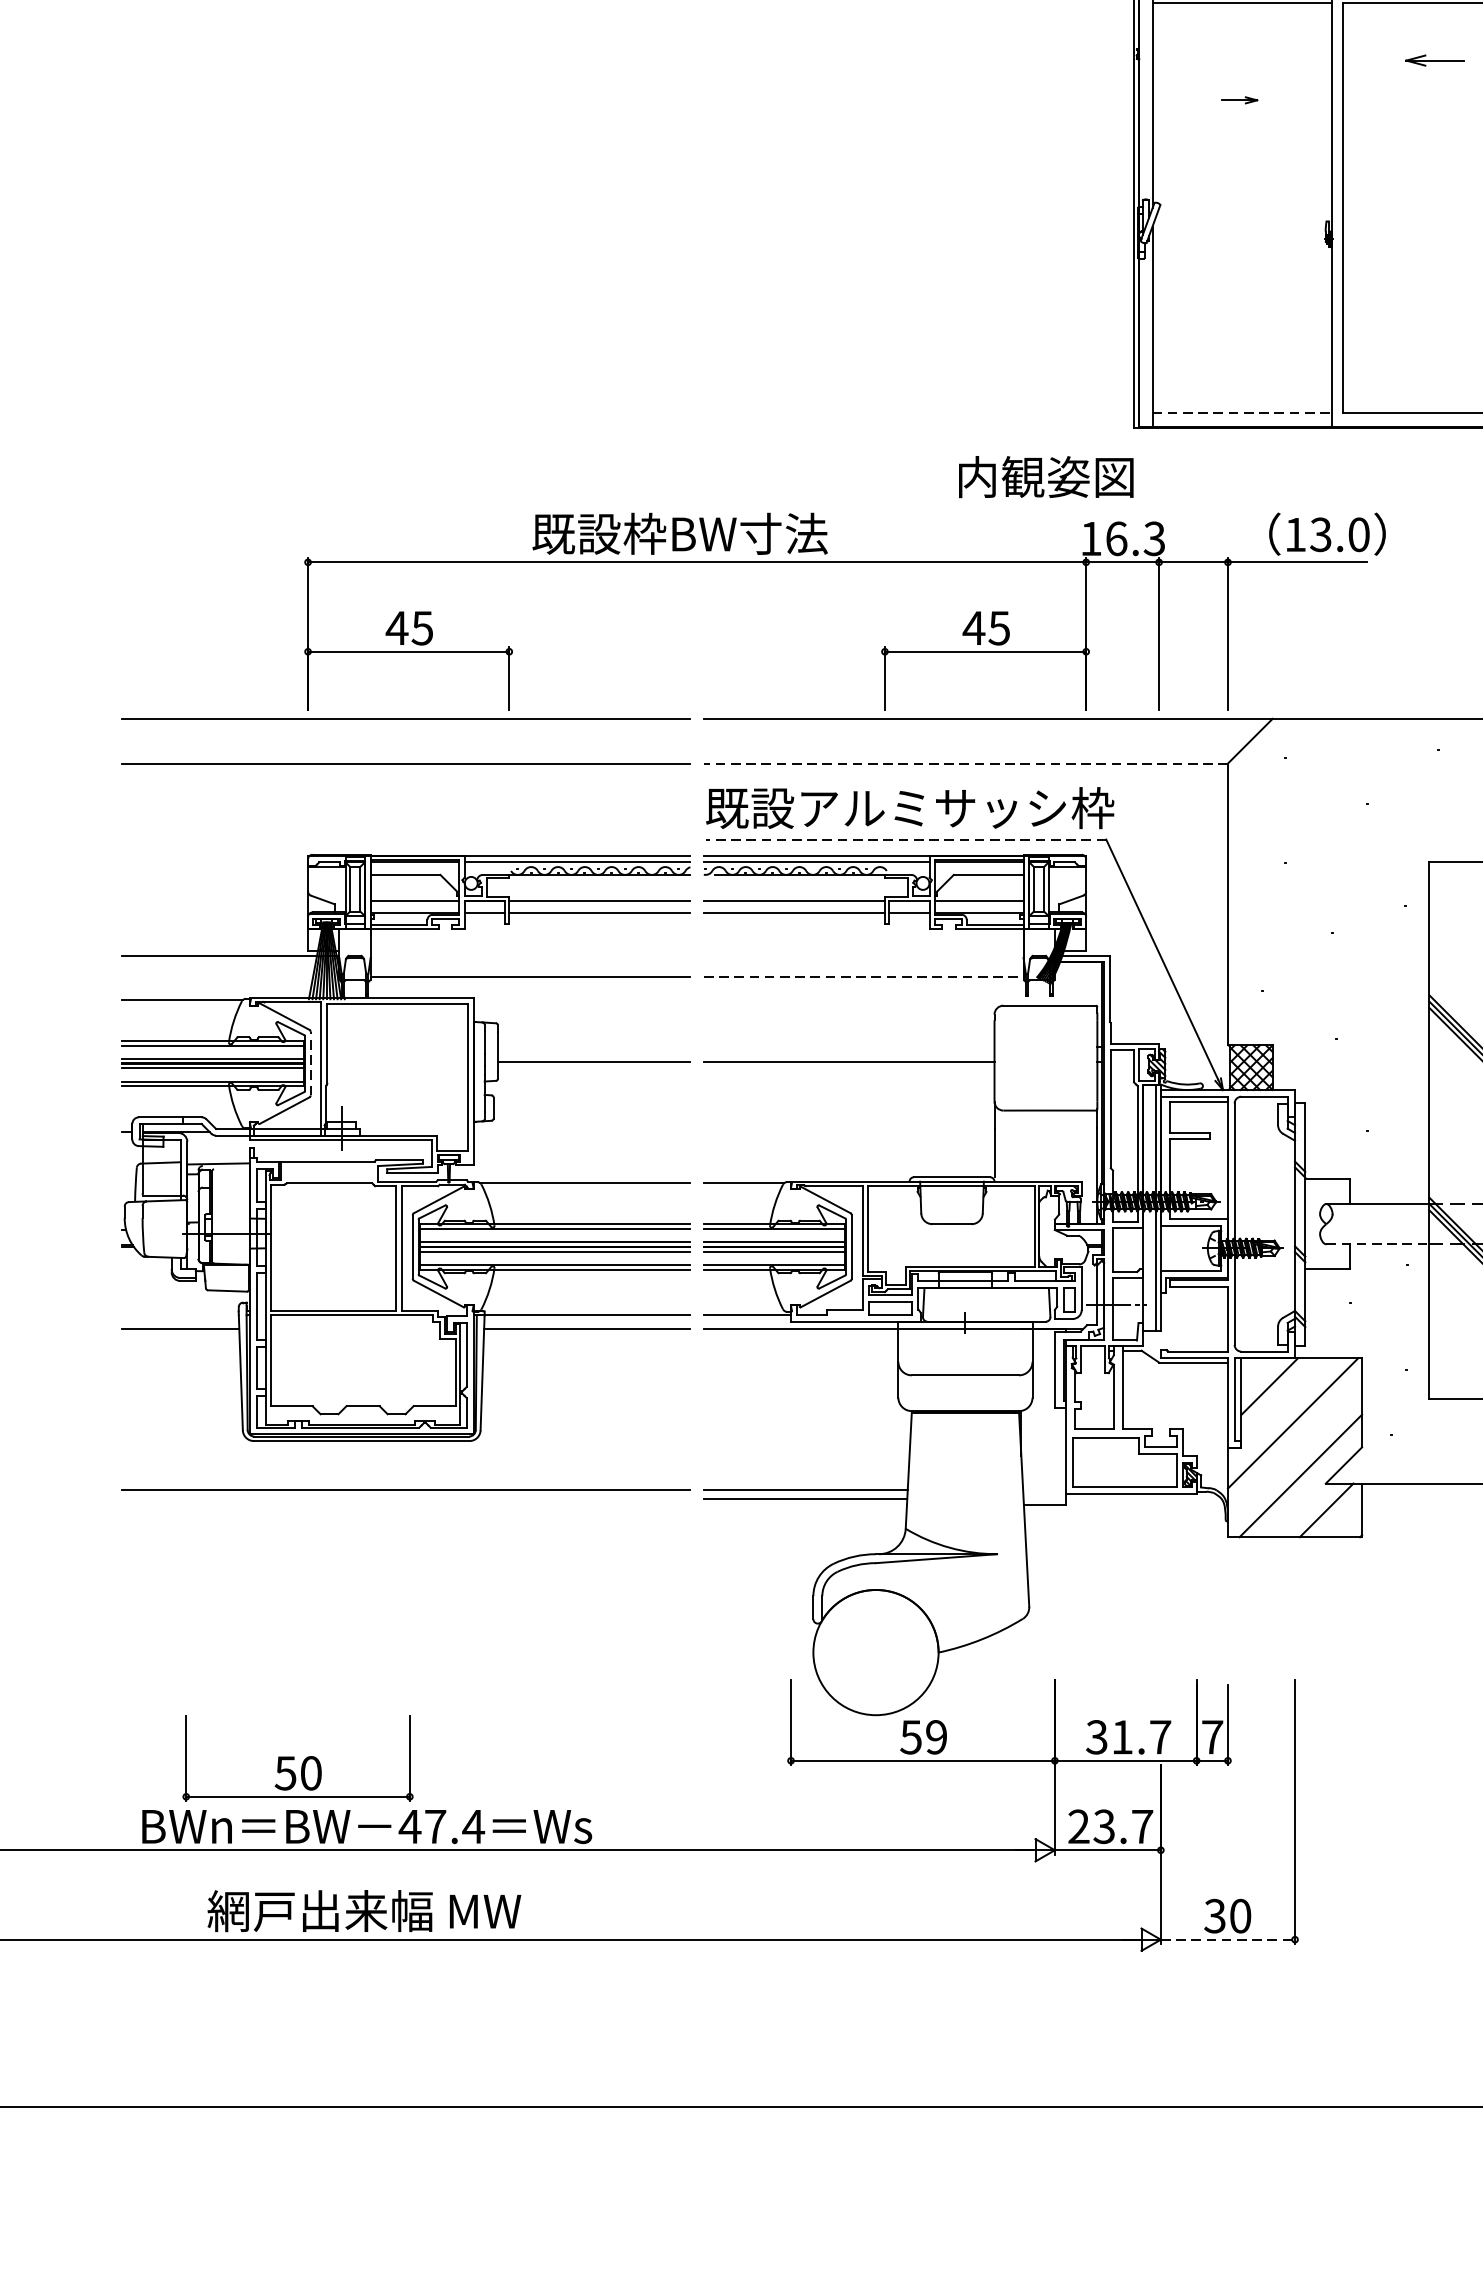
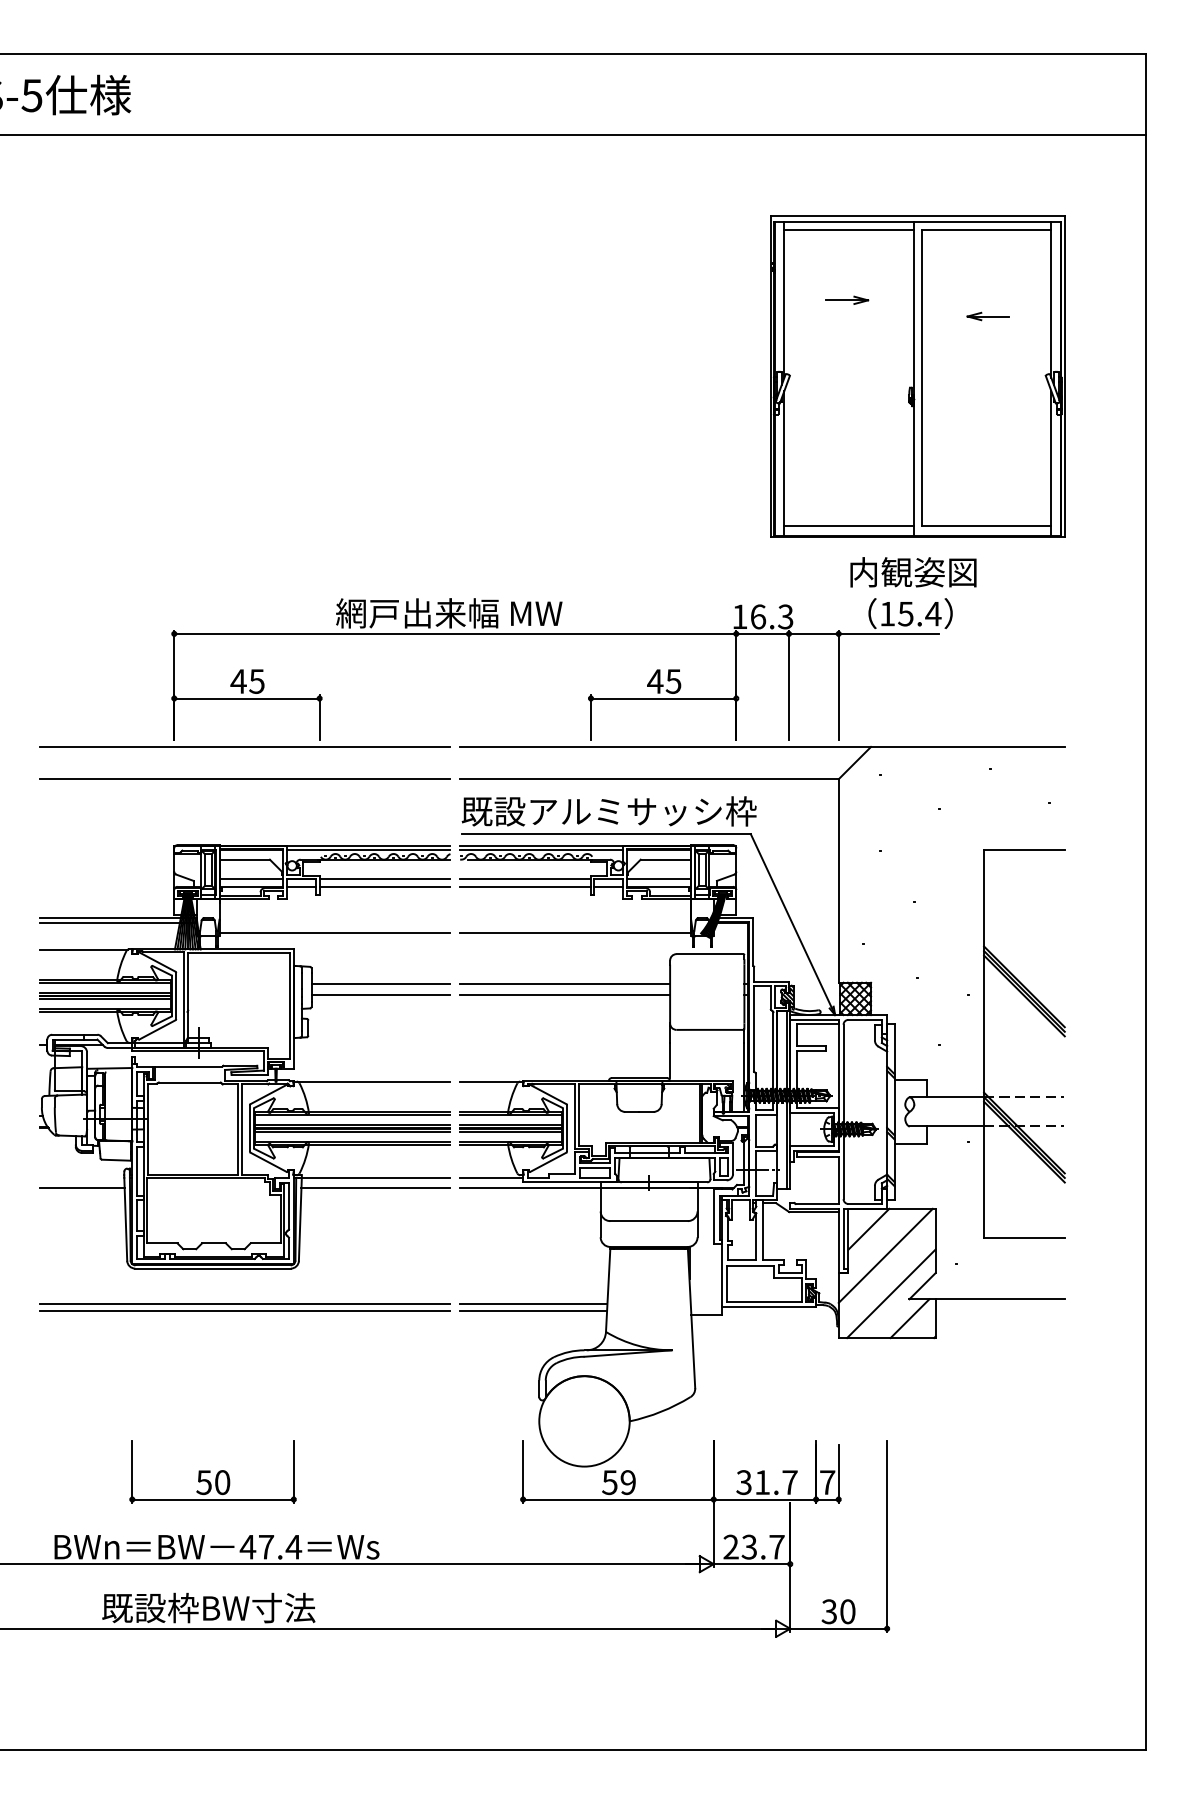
part: (1433, 60) -> (987, 316), moved
part: (1240, 99) -> (847, 299), size x1.67
line: (1242, 412) -> (849, 525), dashed -> solid
text: (1046, 477) -> (913, 572), moved
text: (689, 534) -> (449, 613), 既設枠BW寸法 -> 網戸出来幅 MW
text: (1341, 534) -> (920, 613), 13.0 -> 15.4
line: (964, 763) -> (648, 779), dashed -> solid
line: (906, 840) -> (606, 834), dashed -> solid
line: (230, 961) -> (118, 922), added
line: (864, 977) -> (576, 933), dashed -> solid
line: (593, 1046) -> (380, 983), added
line: (849, 1046) -> (565, 983), added
line: (311, 1062) -> (176, 995), dashed -> solid
line: (1378, 1244) -> (947, 1126), dashed -> solid
line: (406, 1499) -> (245, 1310), added
part: (297, 1757) -> (212, 1471), moved
text: (363, 1910) -> (214, 1607), 網戸出来幅 MW -> 既設枠BW寸法
line: (1229, 1939) -> (839, 1628), dashed -> solid

